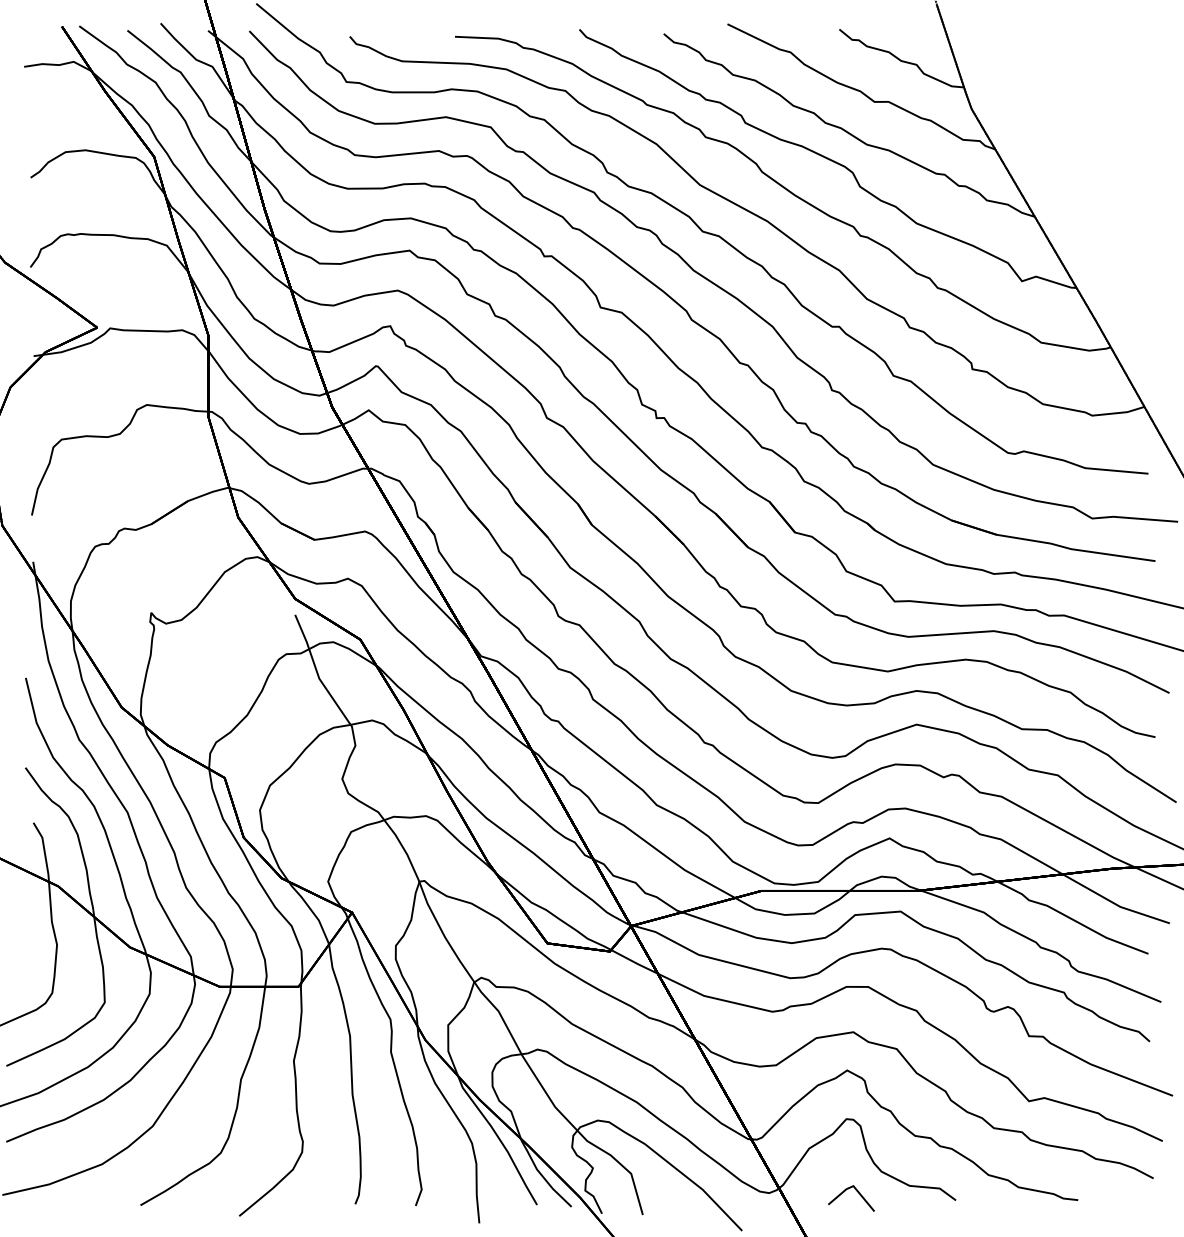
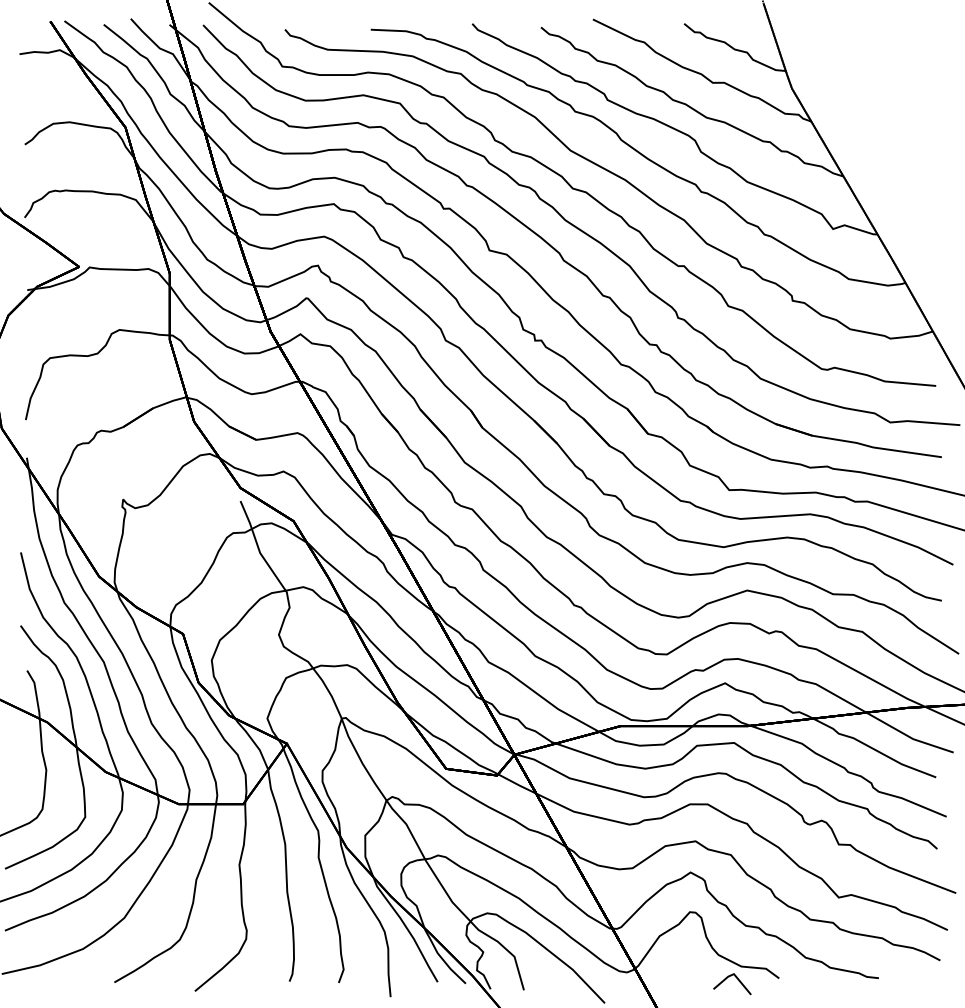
line: (857, 1192) -> (737, 979), moved

